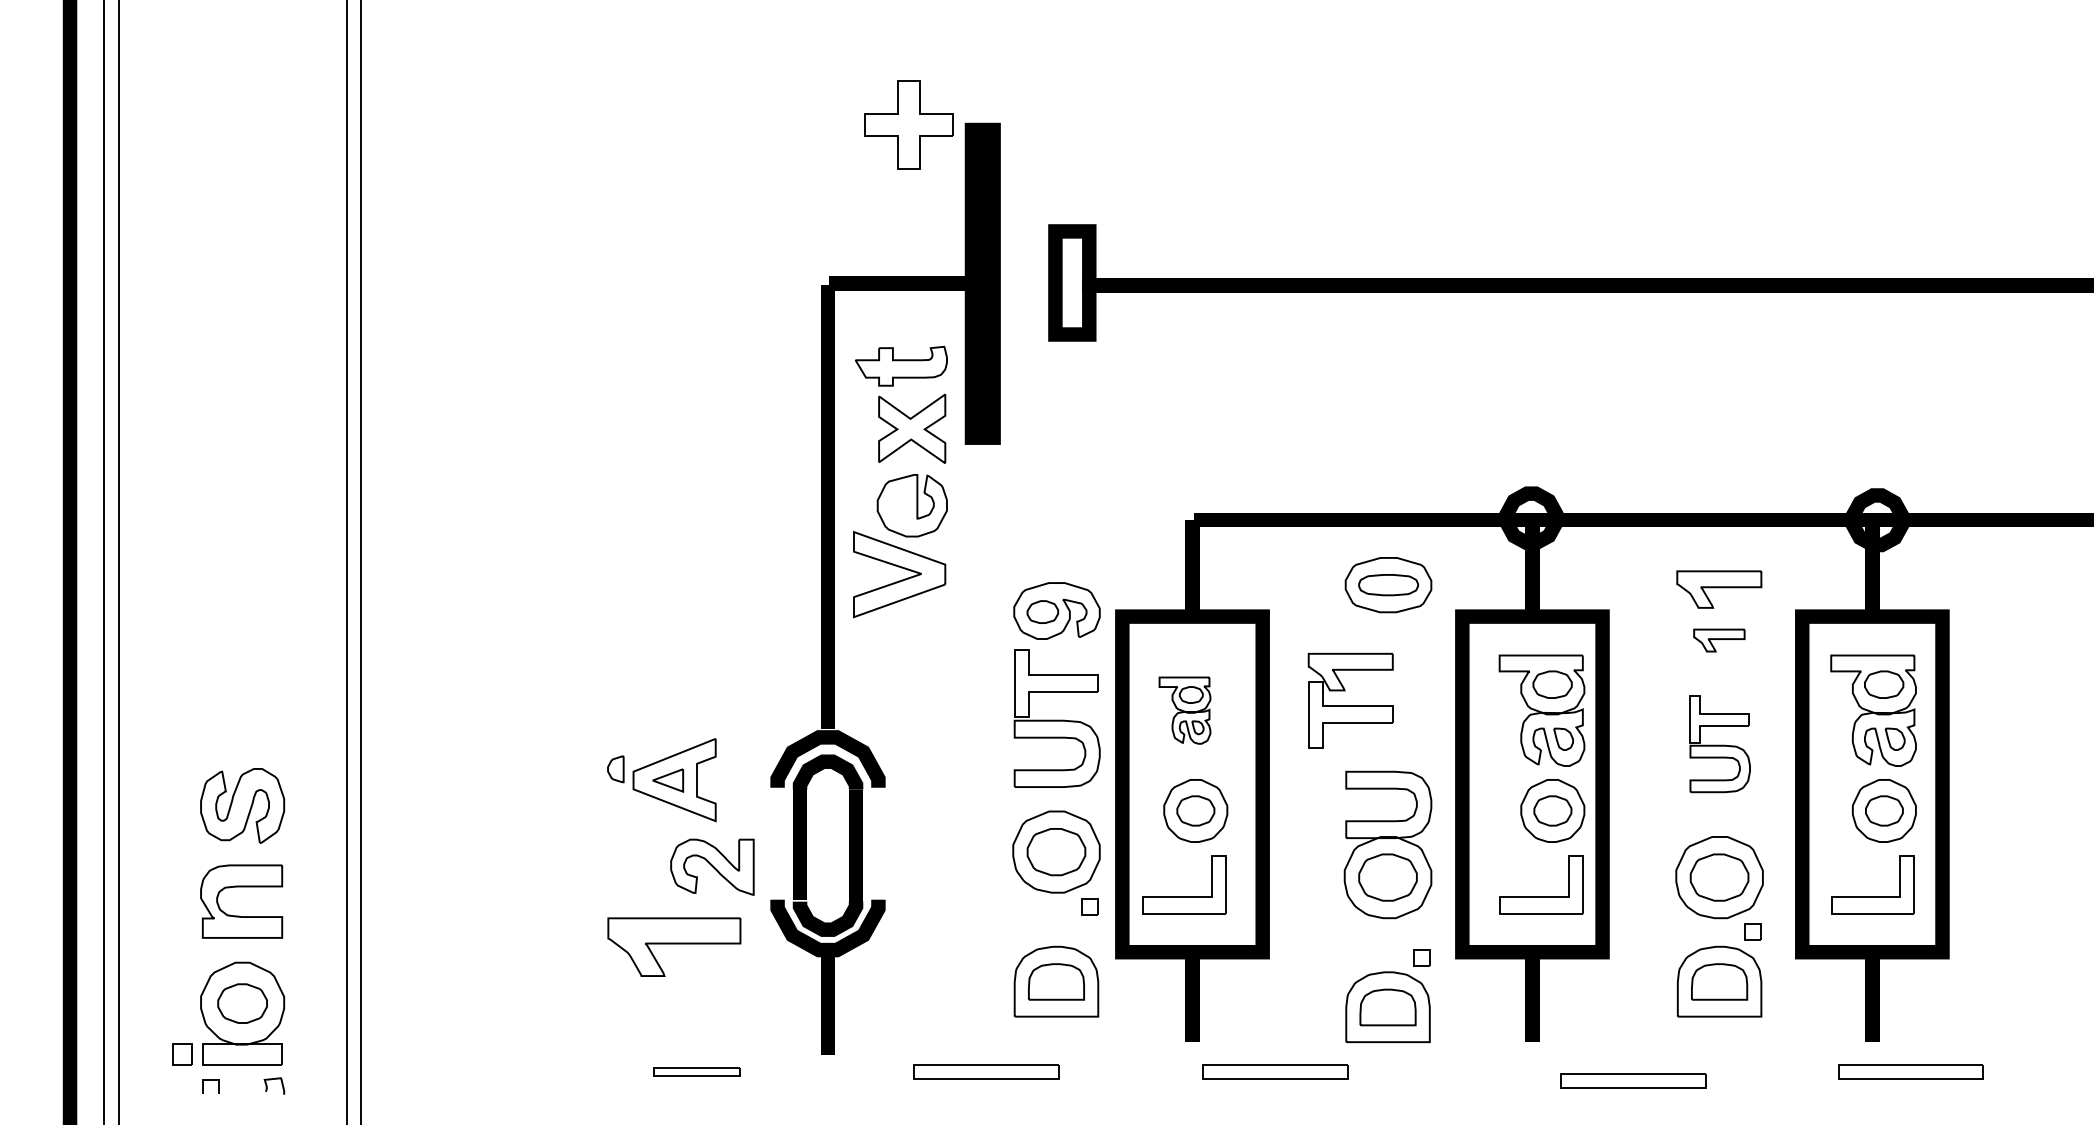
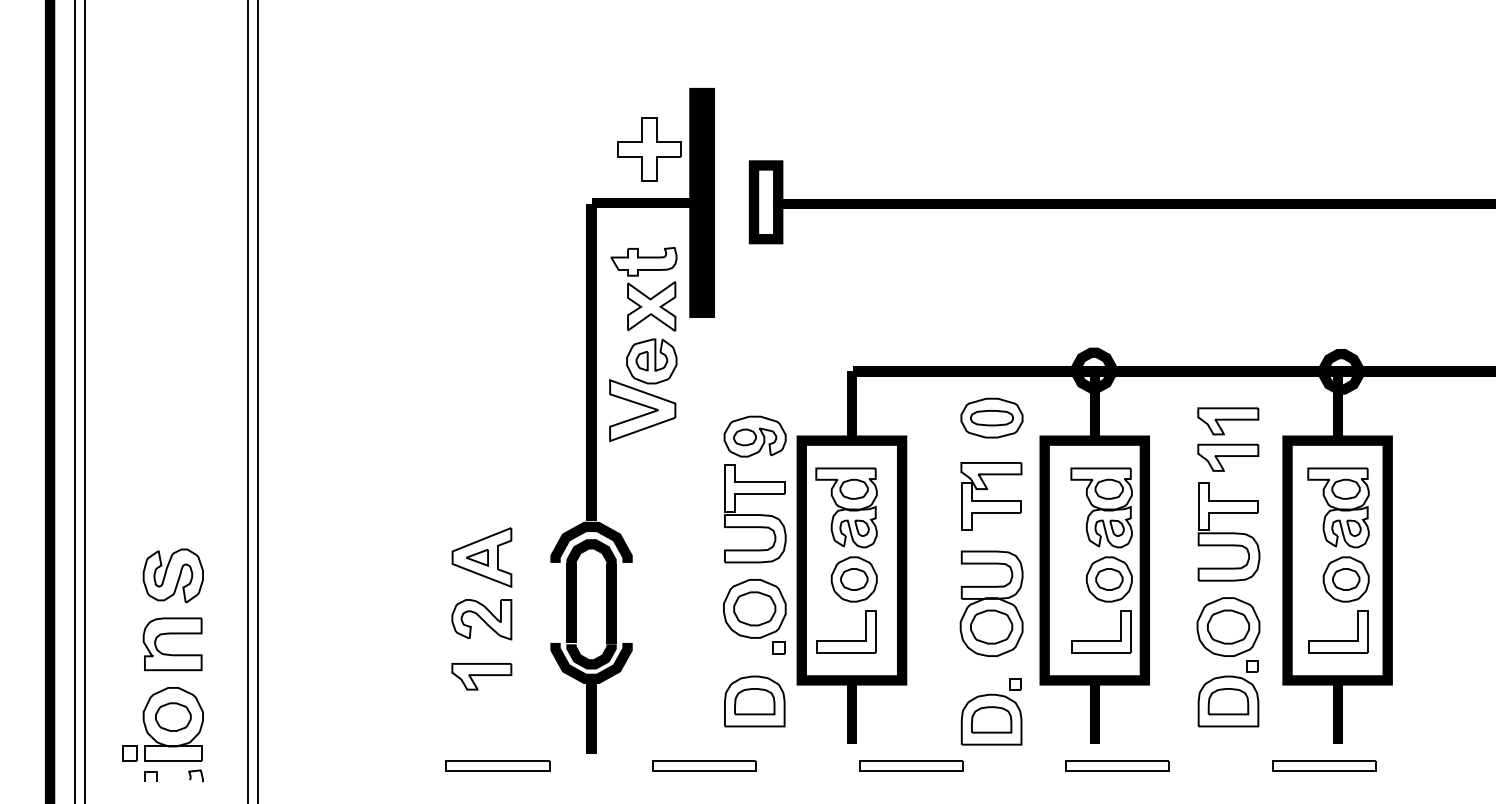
part: (908, 124) -> (649, 149), moved
part: (1719, 640) -> (1228, 457), size x1.67
part: (1350, 700) -> (991, 496), moved
part: (1184, 710) -> (846, 507), size x1.67
part: (1719, 744) -> (1228, 532), size x1.43
part: (615, 769) -> (641, 361), moved
part: (712, 866) -> (481, 619), moved
part: (674, 946) -> (481, 676), size x0.62
part: (696, 1071) -> (497, 765), size x1.67
part: (1910, 1071) -> (1324, 765), moved
part: (1633, 1080) -> (1117, 765), moved

